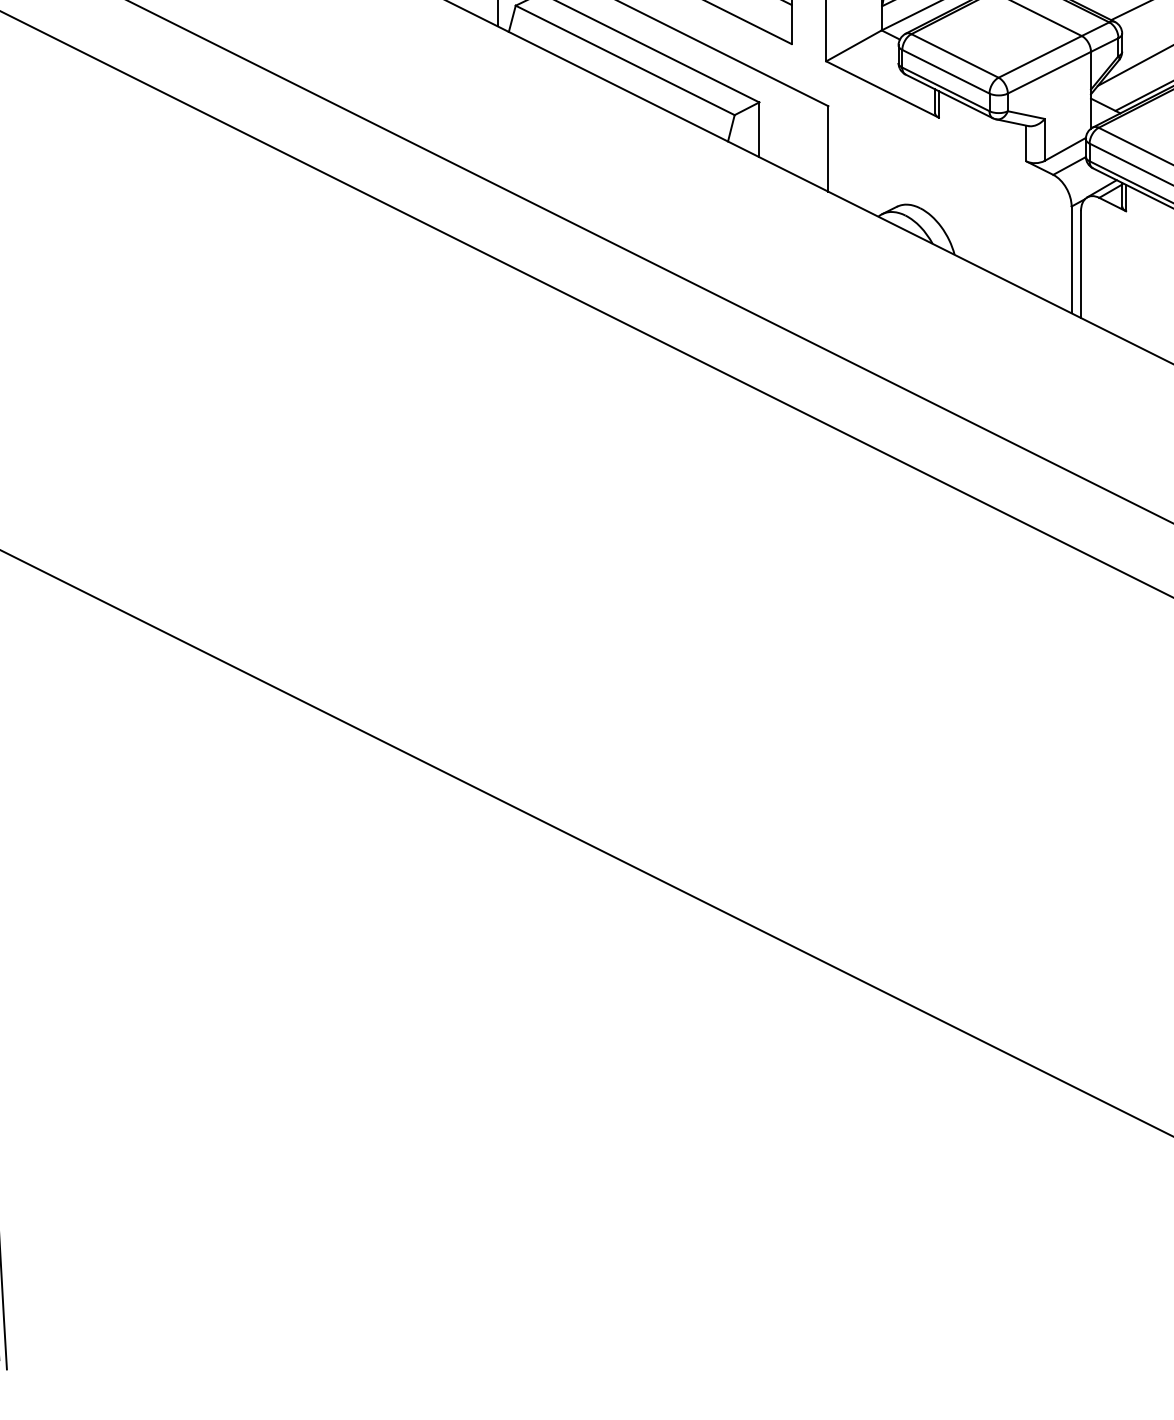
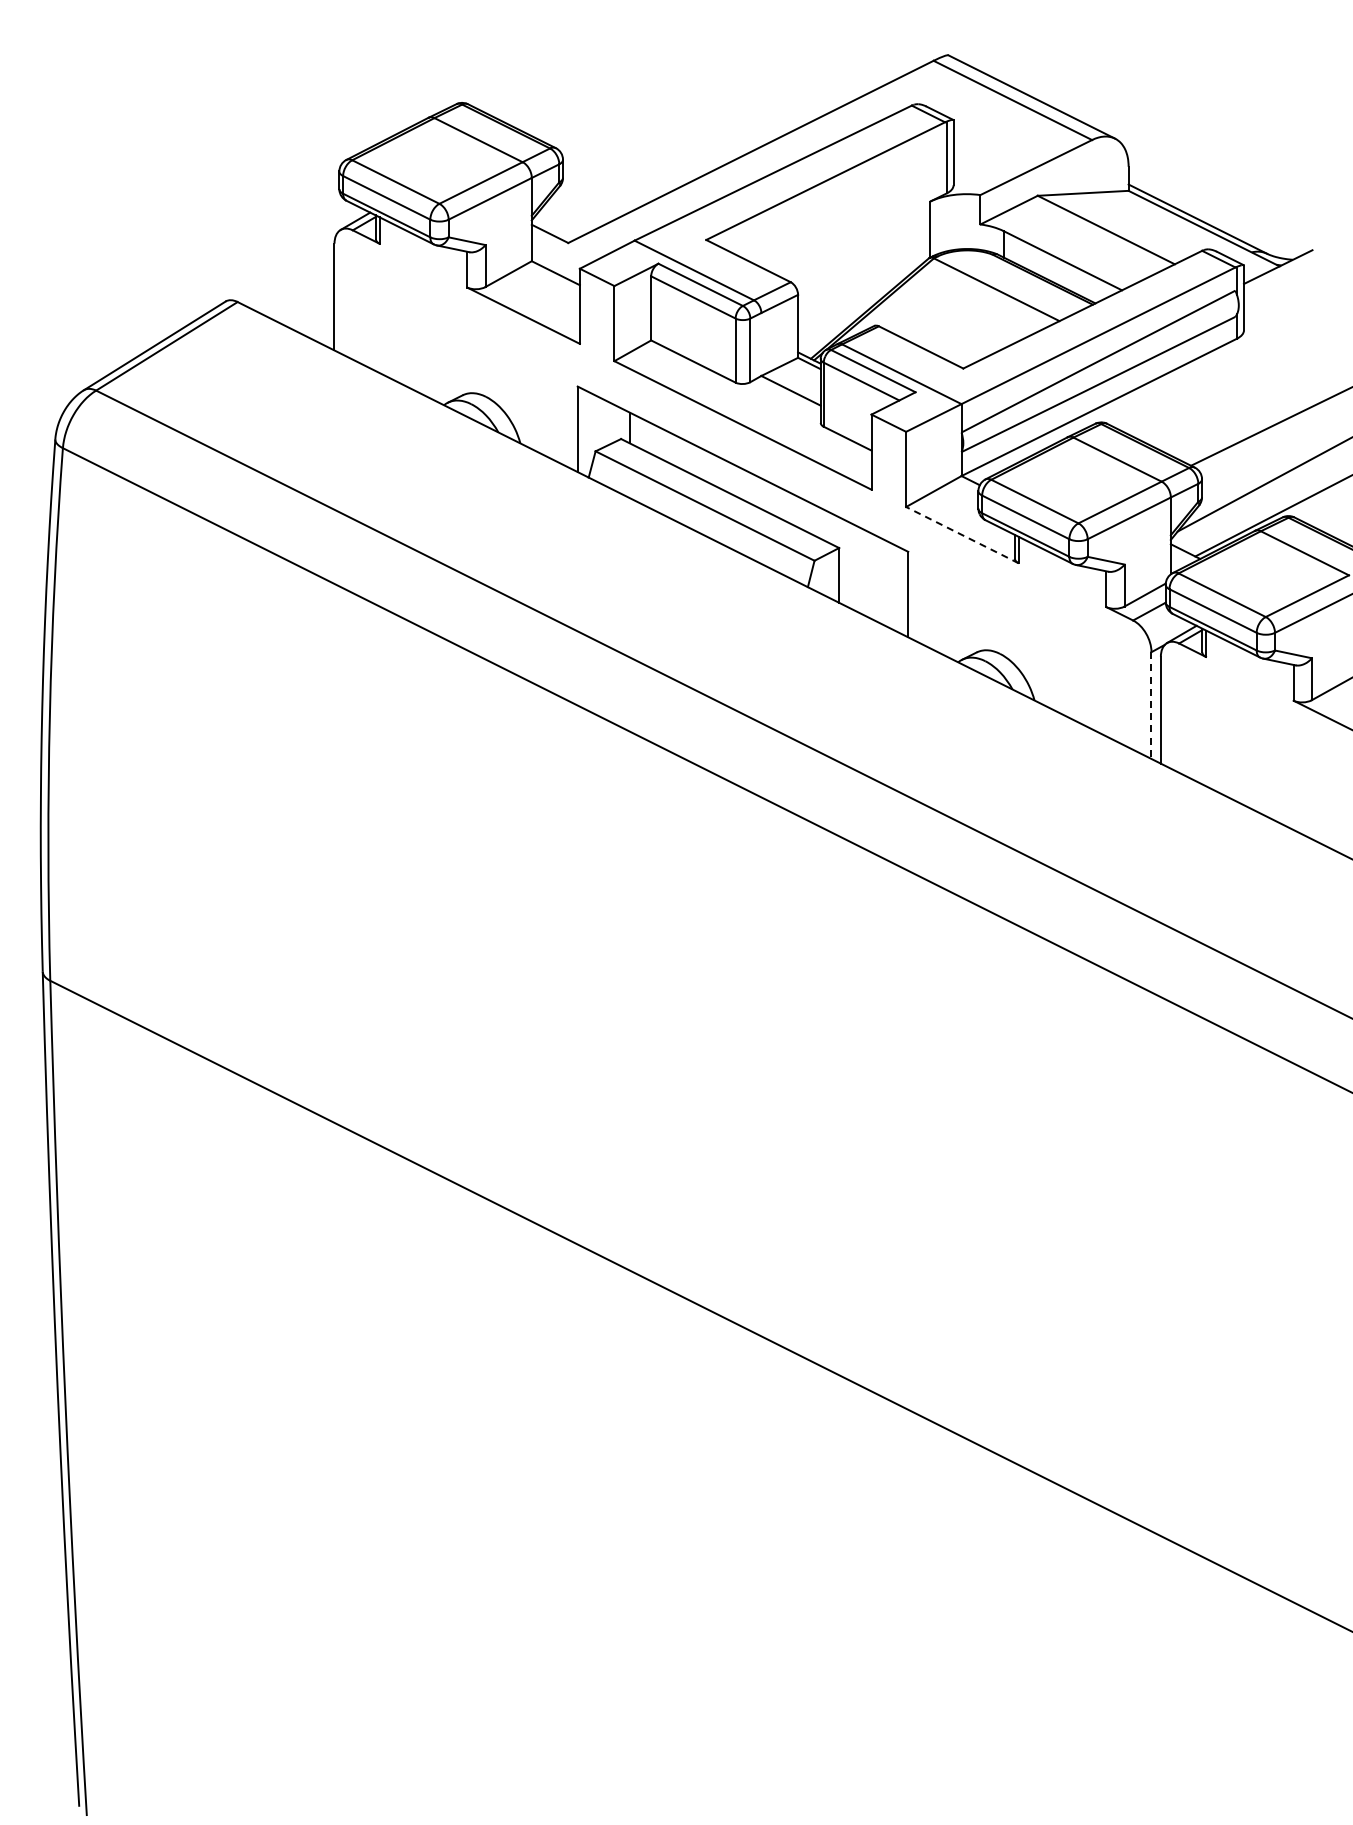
line: (882, 89) -> (962, 535), solid -> dashed
line: (1071, 260) -> (1151, 706), solid -> dashed

